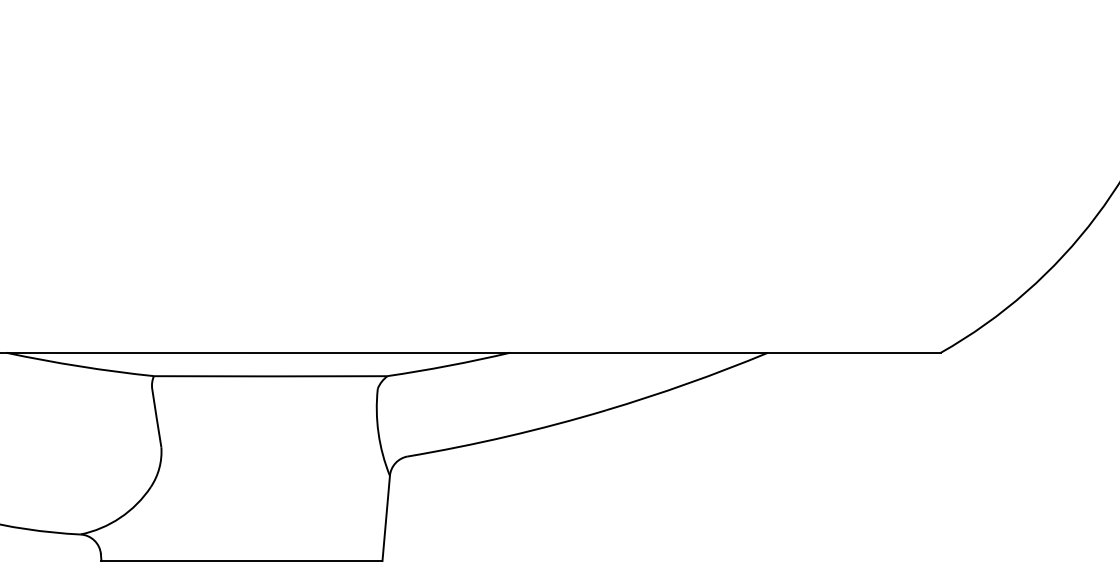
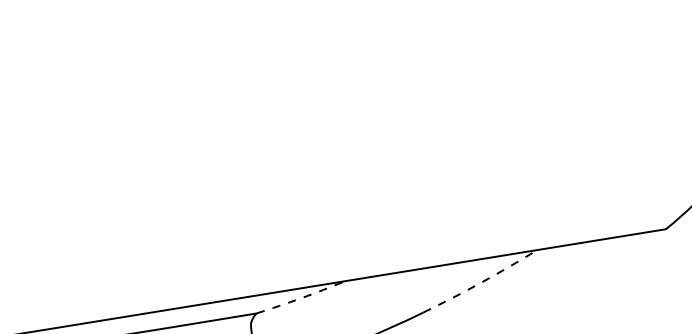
arc: (449, 365) -> (301, 298), solid -> dashed
arc: (687, 383) -> (480, 282), solid -> dashed

